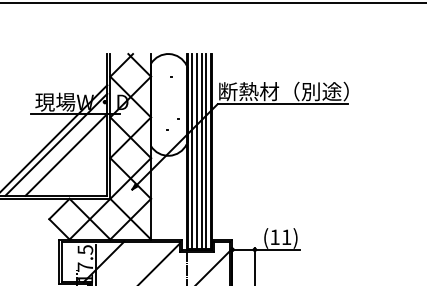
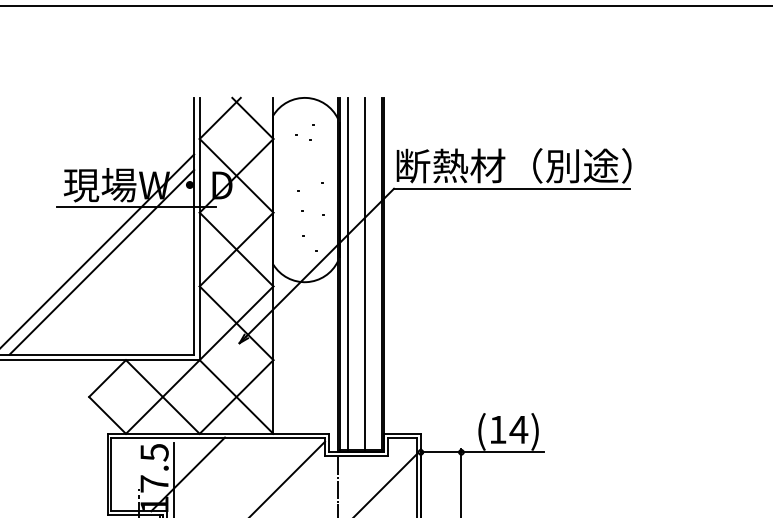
line: (197, 151) -> (357, 274), removed
line: (206, 151) -> (373, 274), removed
line: (66, 154) -> (120, 279), removed
text: (286, 236) -> (518, 428), (11) -> (14)

